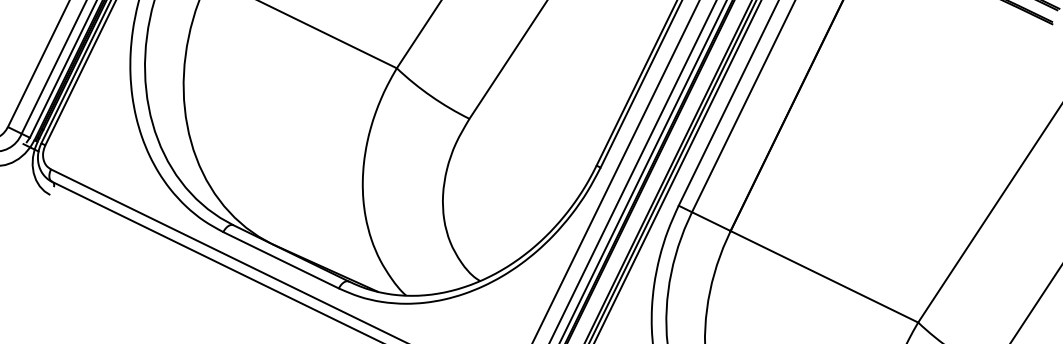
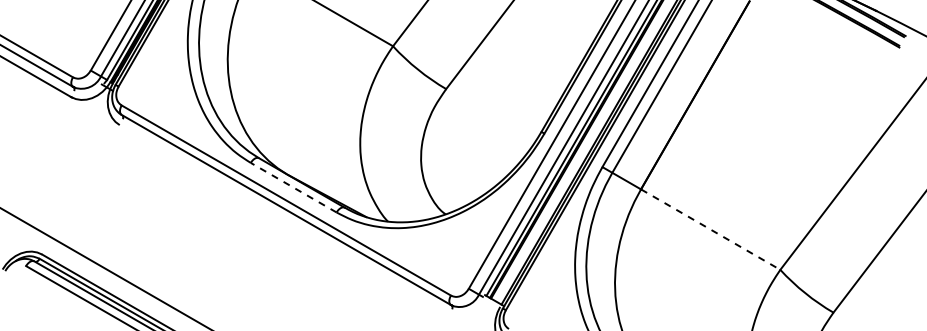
line: (280, 260) -> (293, 187), solid -> dashed
line: (825, 276) -> (711, 229), solid -> dashed

